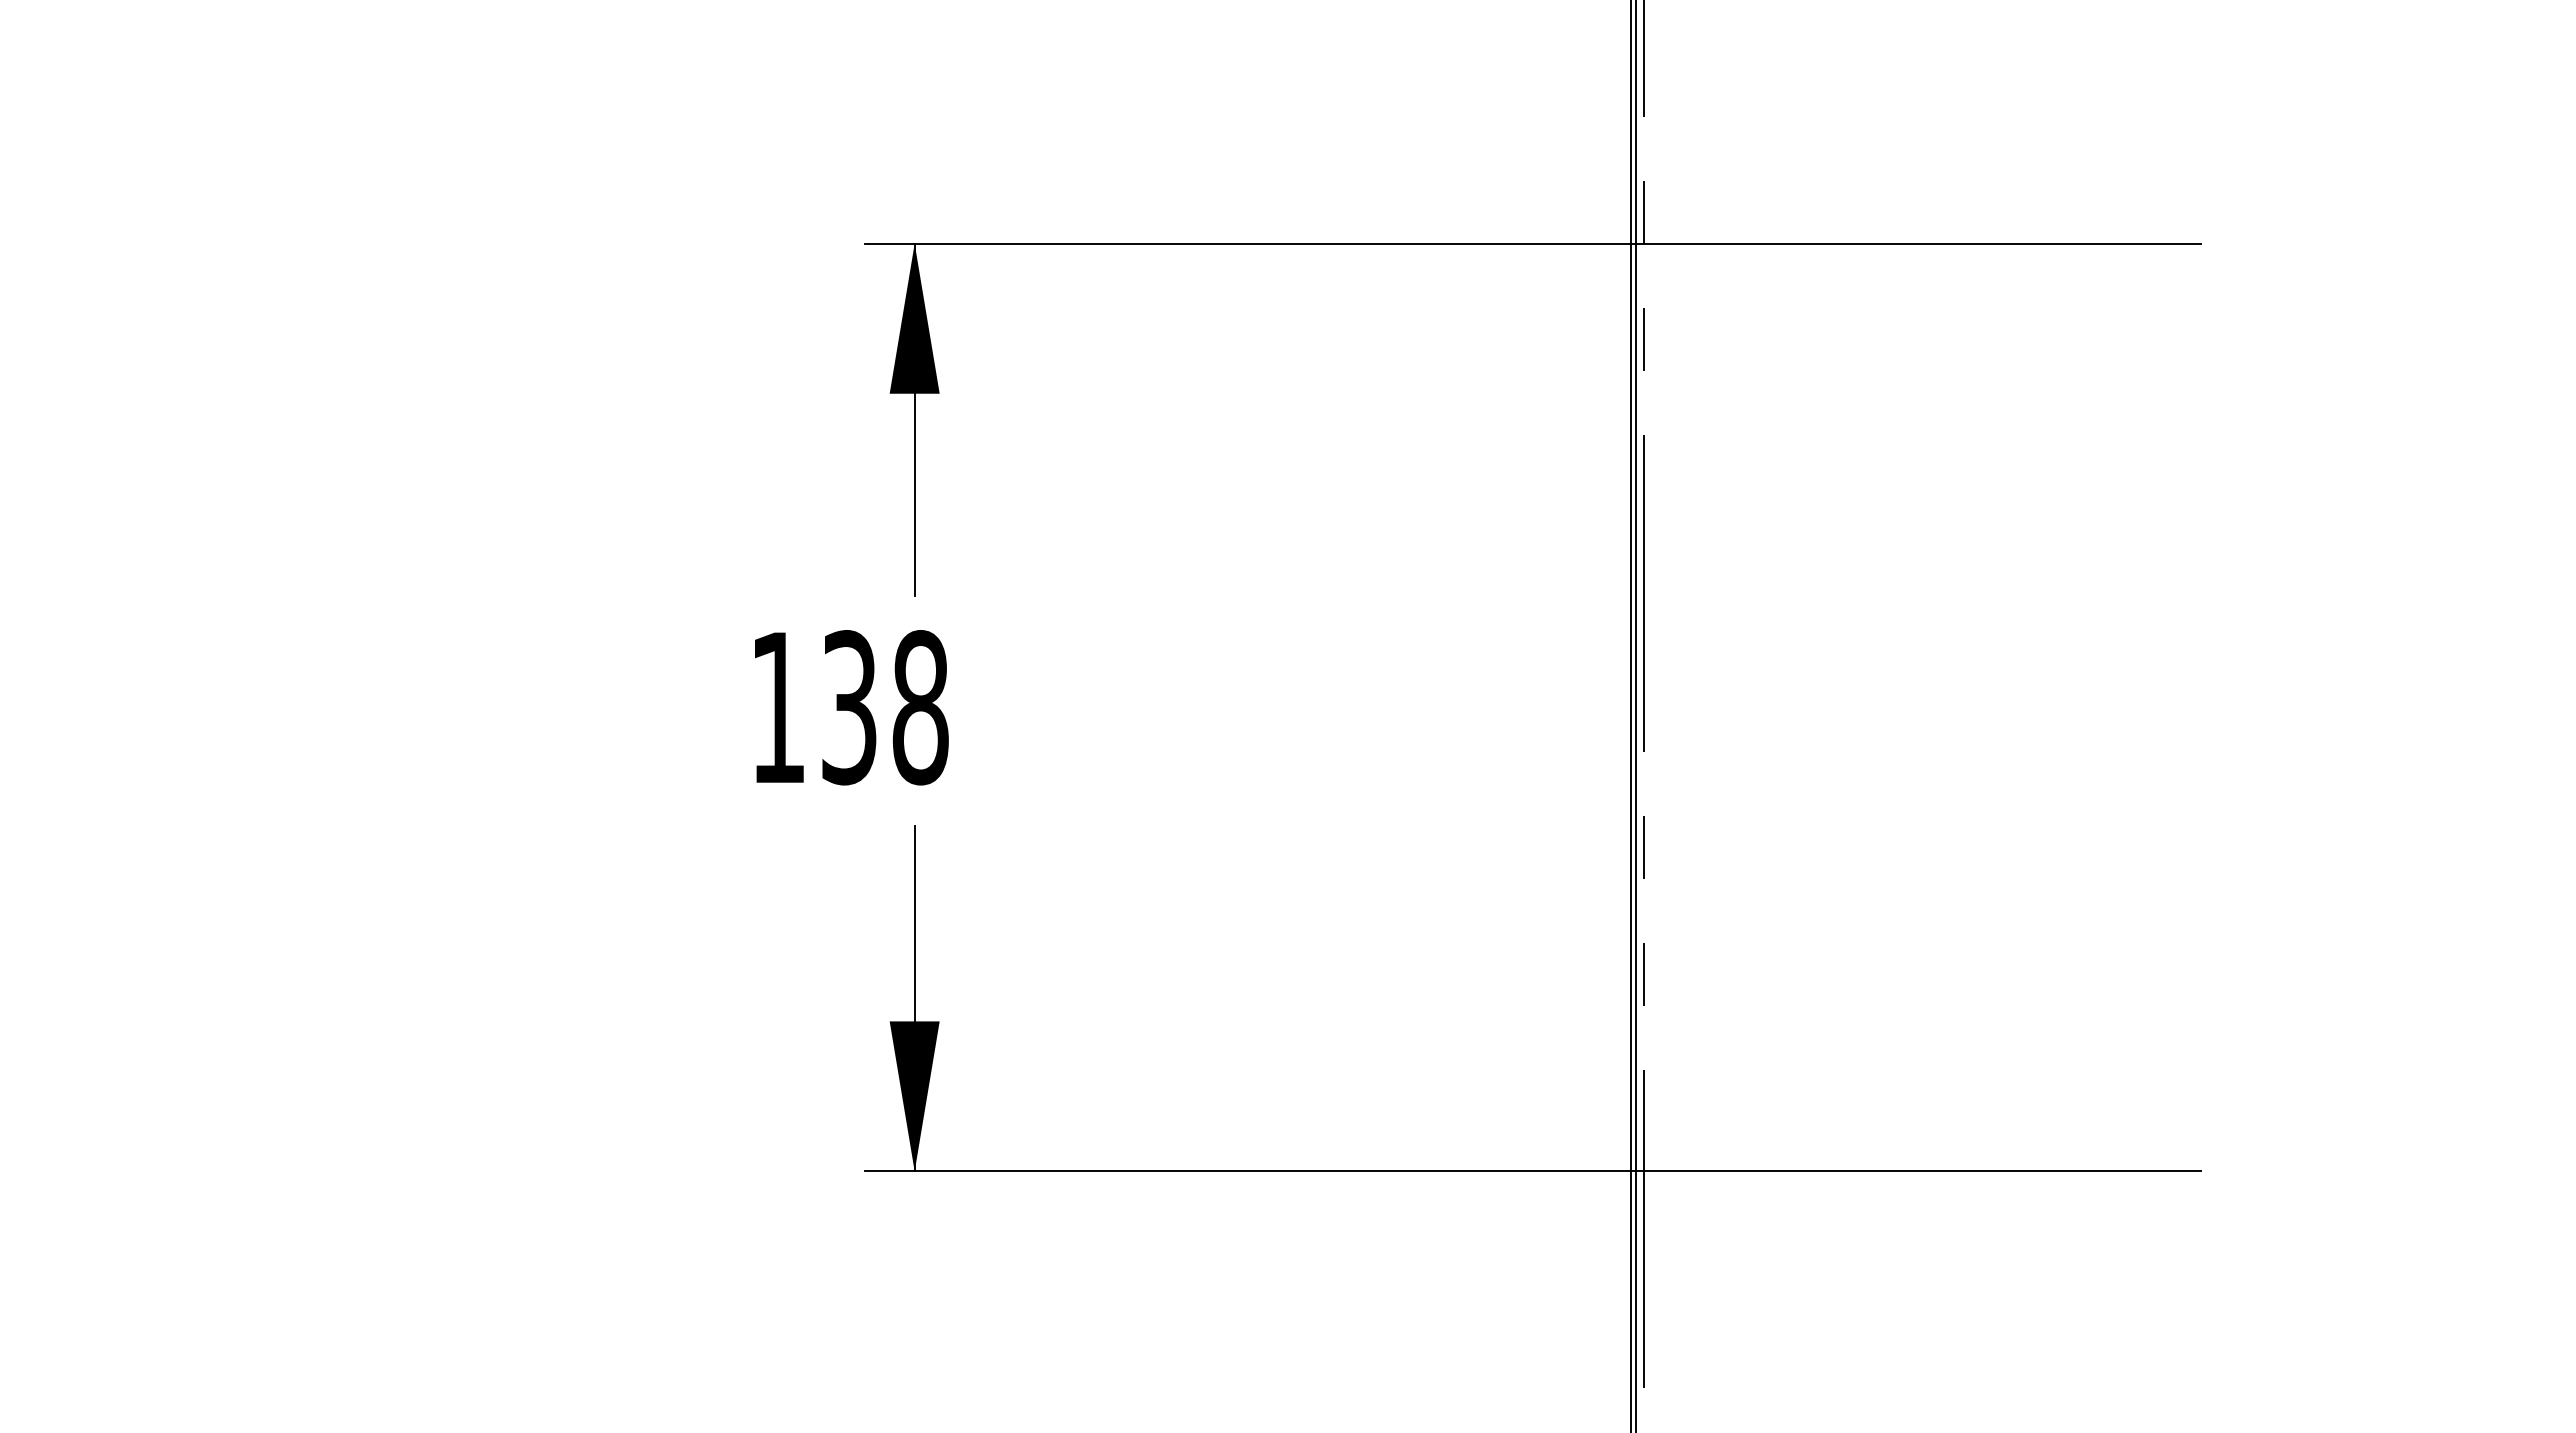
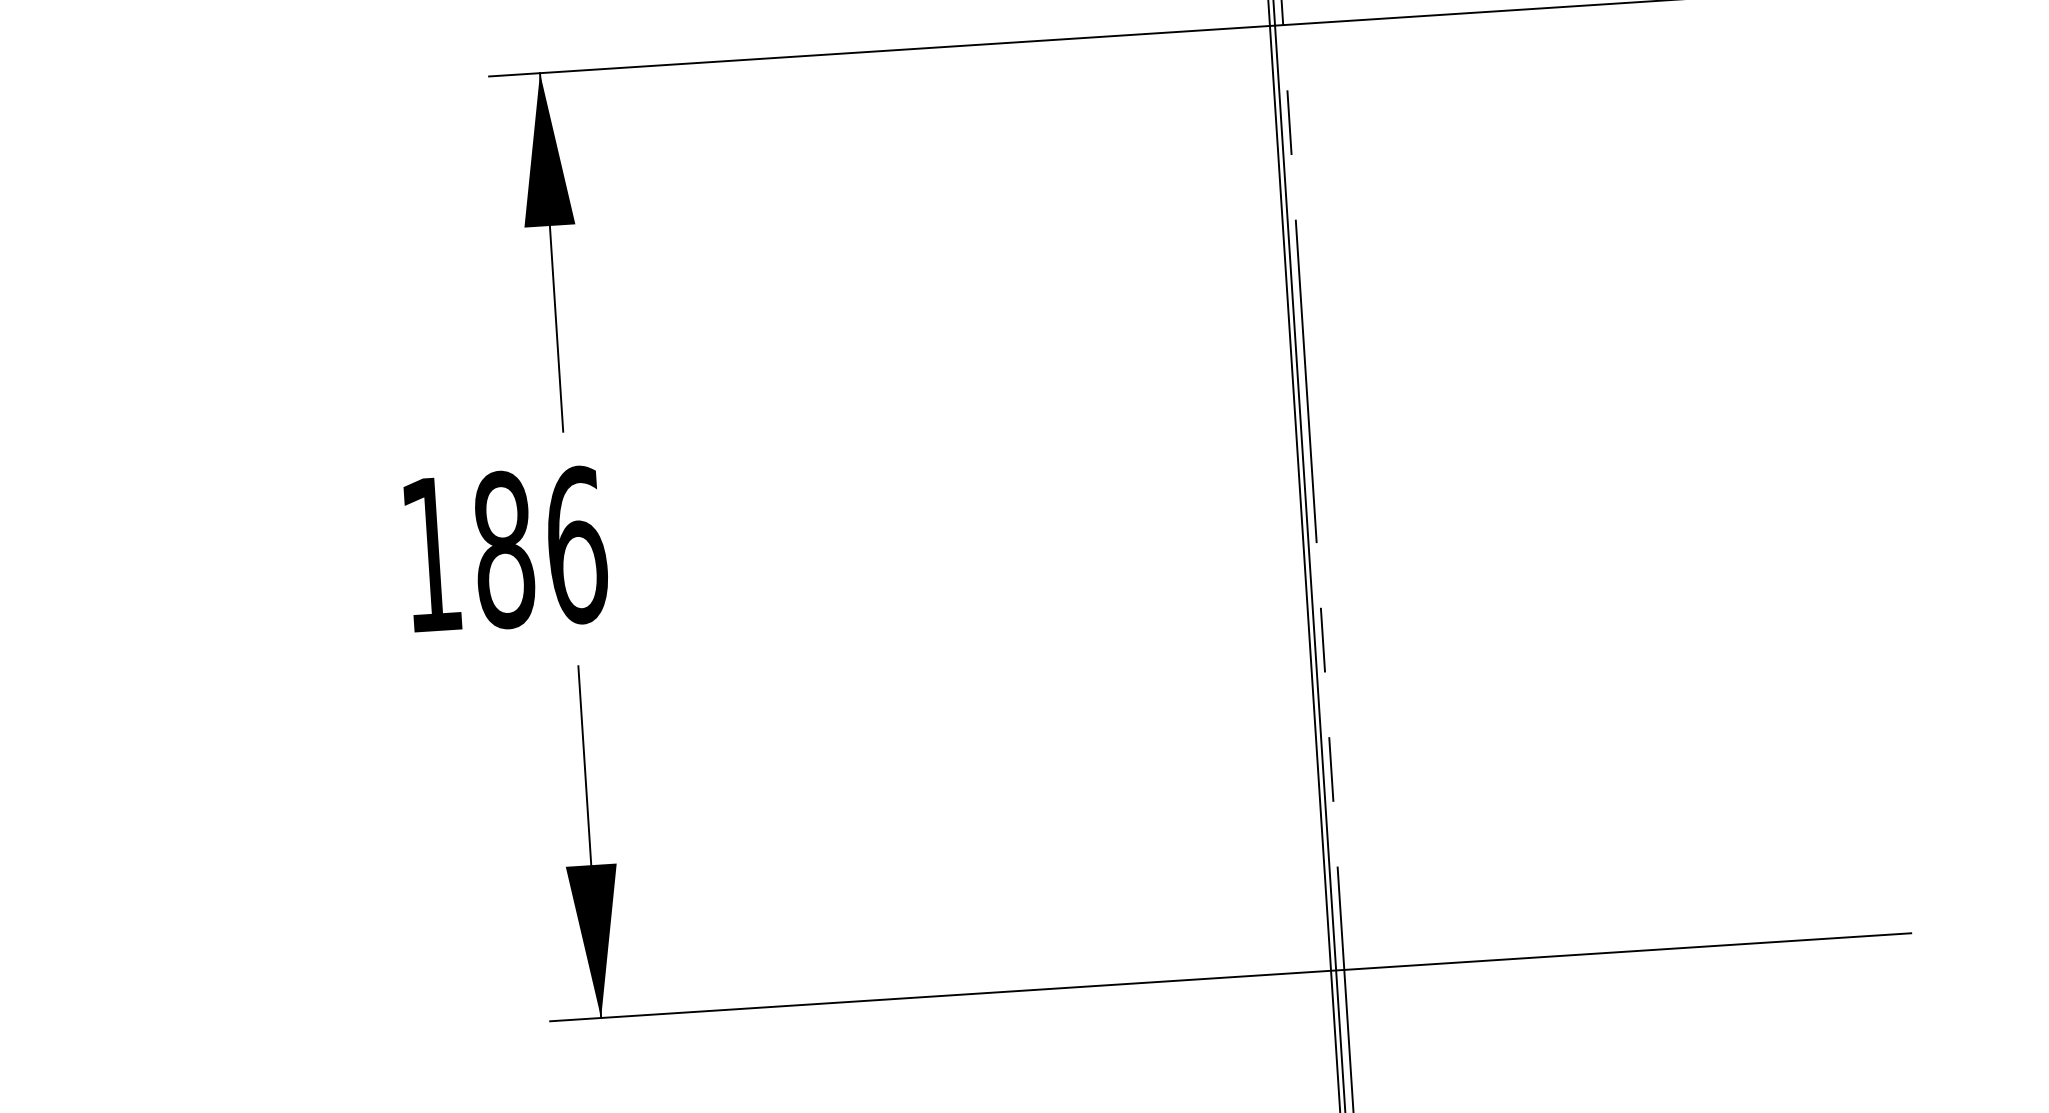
text: (885, 707) -> (540, 547), 138 -> 186

